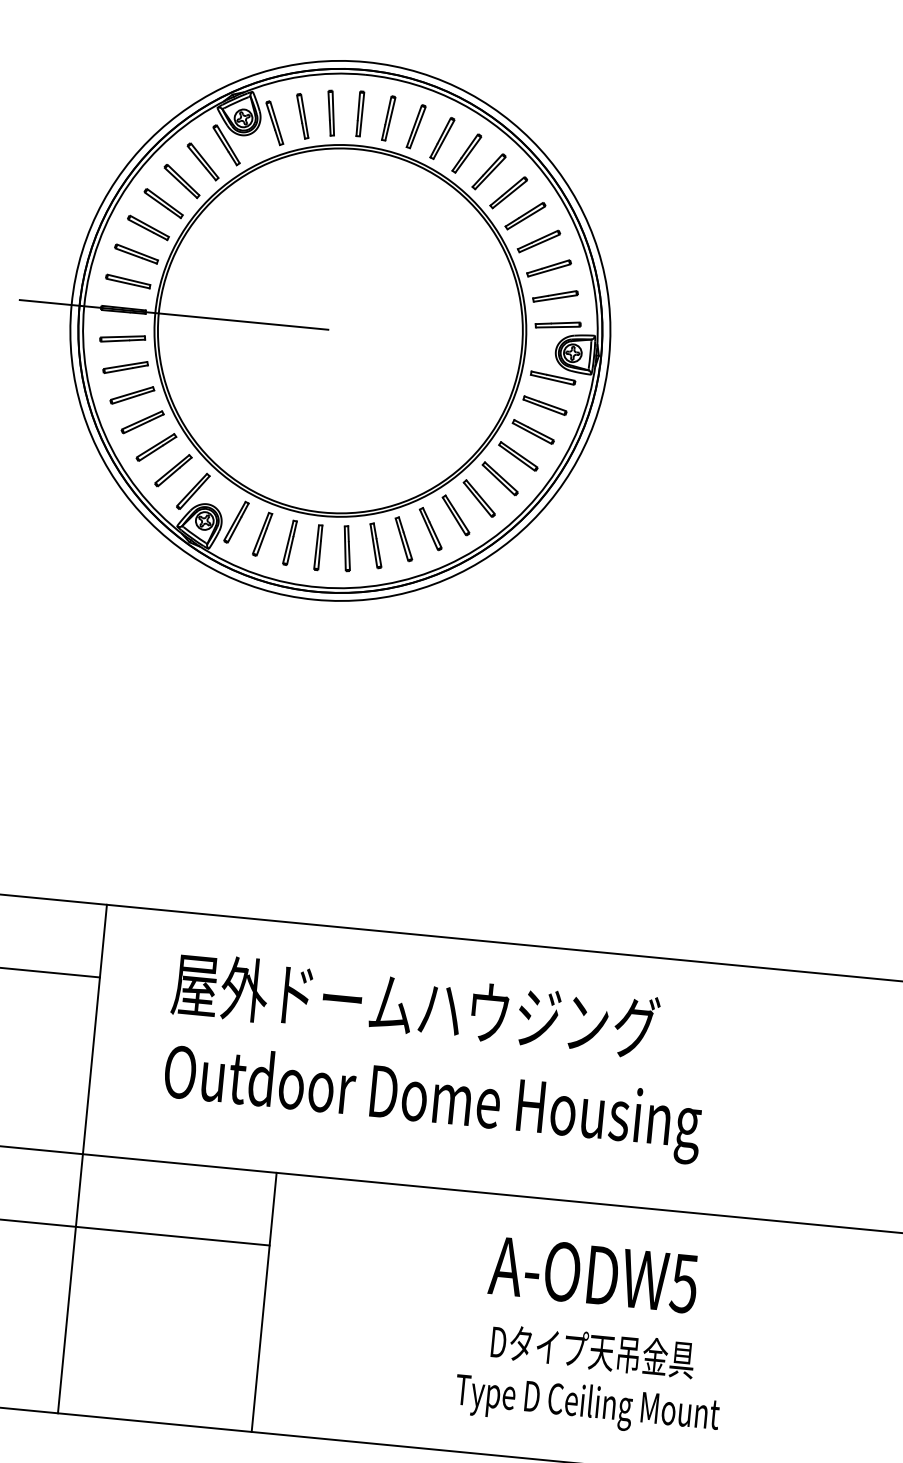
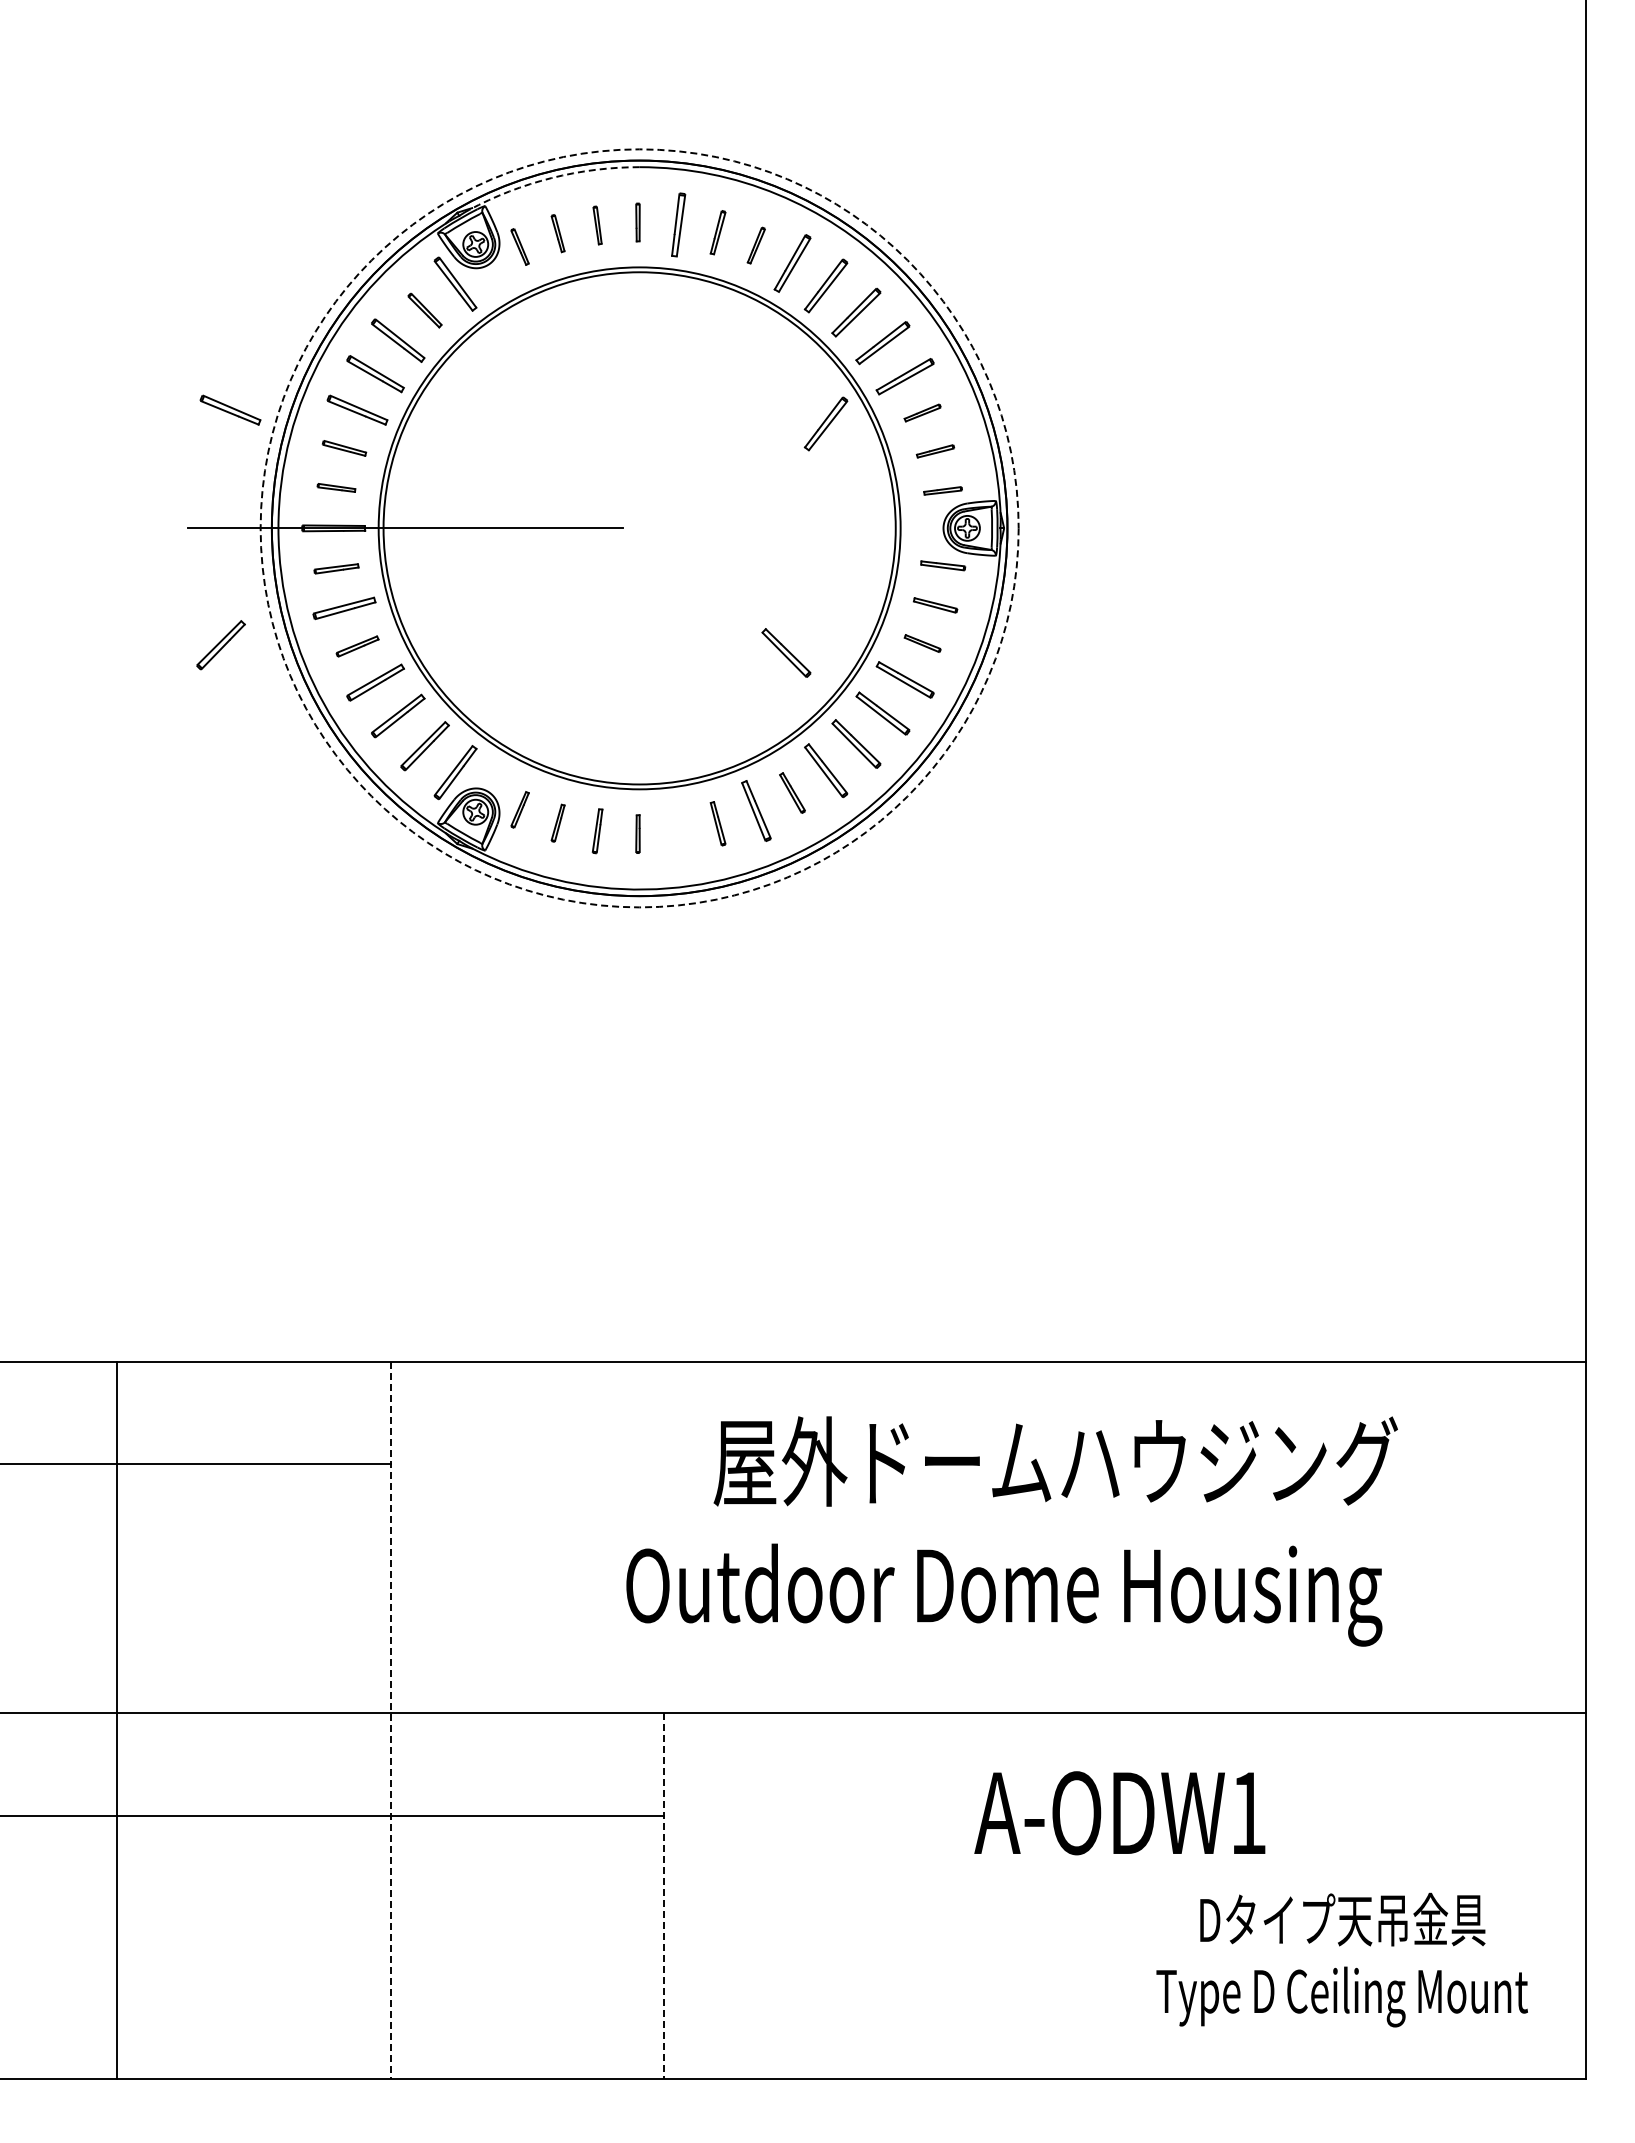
arc: (301, 76) -> (551, 178), solid -> dashed
part: (331, 113) -> (597, 225), size x0.6
part: (359, 113) -> (637, 222), size x0.6
part: (302, 116) -> (557, 233), size x0.6
part: (274, 122) -> (519, 246), size x0.6
part: (415, 126) -> (717, 232), size x0.7
part: (442, 138) -> (756, 245), size x0.6
part: (202, 161) -> (424, 310), size x0.7
part: (58, 218) -> (230, 409), added
part: (136, 254) -> (344, 448), size x0.7
part: (548, 268) -> (922, 412), size x0.6
part: (479, 269) -> (825, 423), added
part: (128, 281) -> (336, 487), size x0.6
part: (555, 296) -> (935, 451), size x0.6
part: (557, 324) -> (942, 490), size x0.6
circle: (340, 331) -> (639, 528), solid -> dashed
part: (122, 338) -> (336, 568), size x0.7
part: (552, 377) -> (942, 565), size x0.7
part: (35, 385) -> (220, 645), added
part: (132, 395) -> (357, 646), size x0.7
part: (544, 405) -> (935, 605), size x0.7
part: (436, 428) -> (786, 652), added
part: (533, 431) -> (922, 643), size x0.6
part: (236, 522) -> (519, 809), size x0.6
part: (430, 528) -> (792, 792), size x0.7
part: (261, 534) -> (557, 823), size x0.6
part: (289, 542) -> (597, 830), size x0.7
part: (375, 545) -> (717, 823), size x0.7
part: (318, 547) -> (637, 833), size x0.6
part: (347, 548) -> (678, 831), removed
text: (415, 1005) -> (1055, 1461), moved
text: (432, 1102) -> (1004, 1594), moved
line: (82, 1159) -> (390, 1720), solid -> dashed
text: (683, 1283) -> (1247, 1813), A-ODW5 -> A-ODW1
line: (263, 1302) -> (663, 1896), solid -> dashed
text: (589, 1379) -> (1341, 1959), moved

